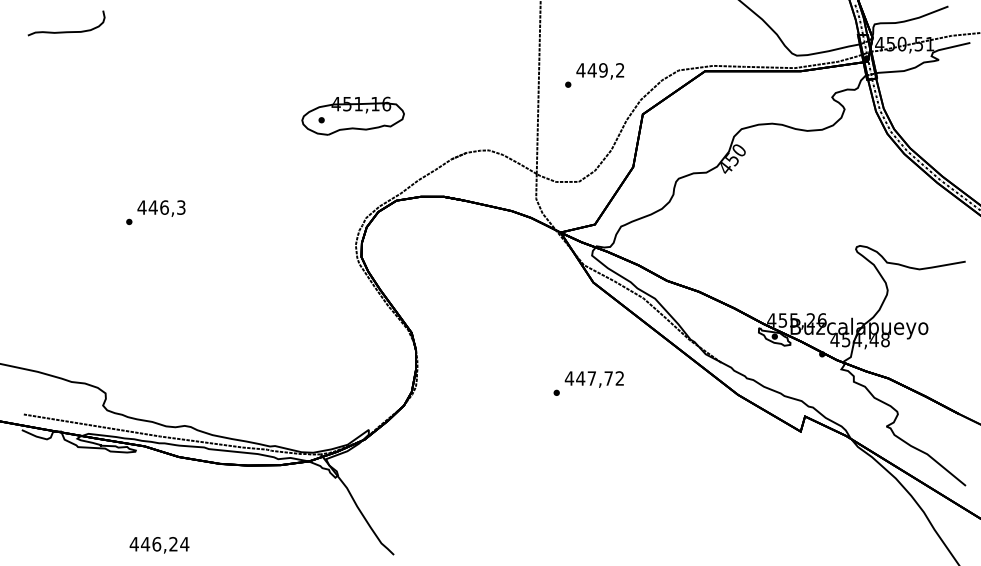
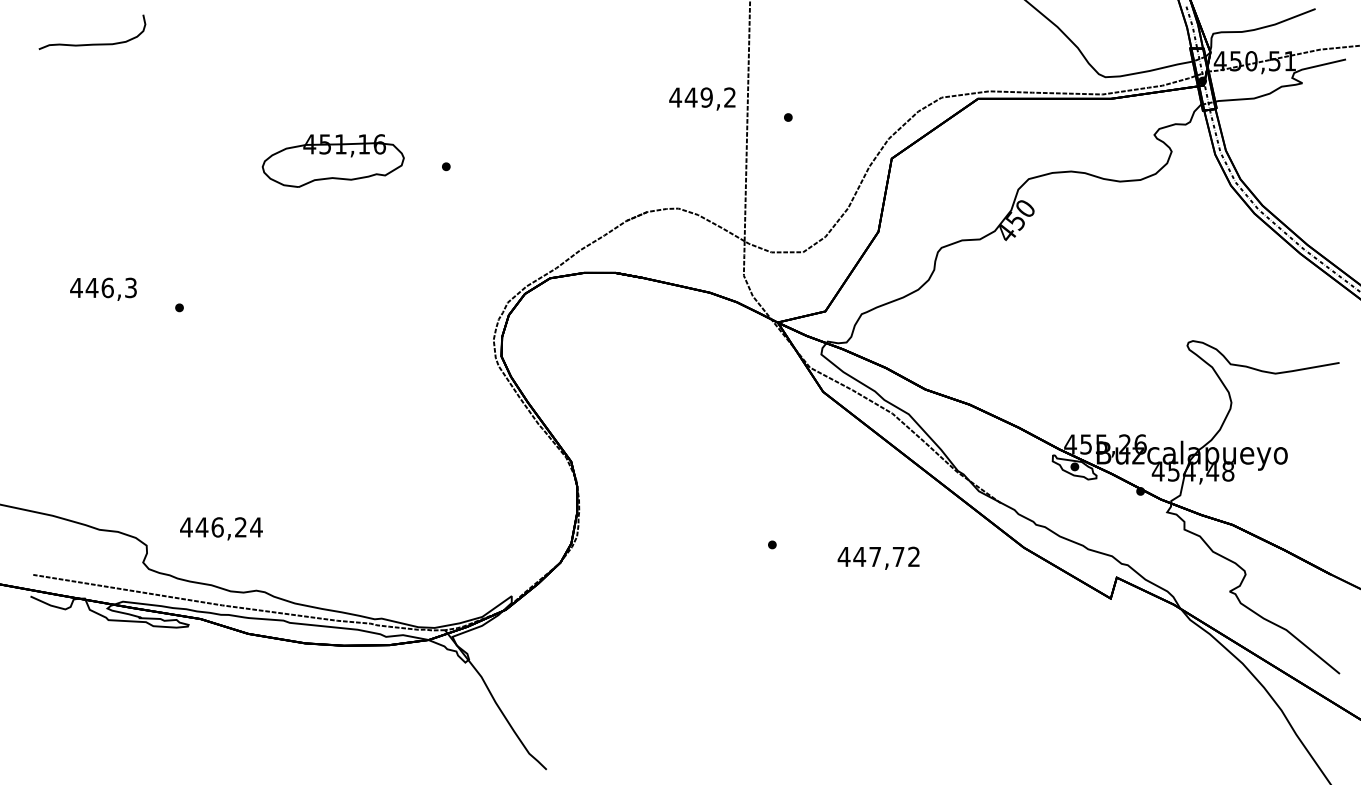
text: (600, 71) -> (702, 99), moved
part: (352, 115) -> (332, 160), moved
text: (161, 208) -> (103, 289), moved
text: (593, 379) -> (877, 558), moved
text: (159, 545) -> (221, 529), moved

